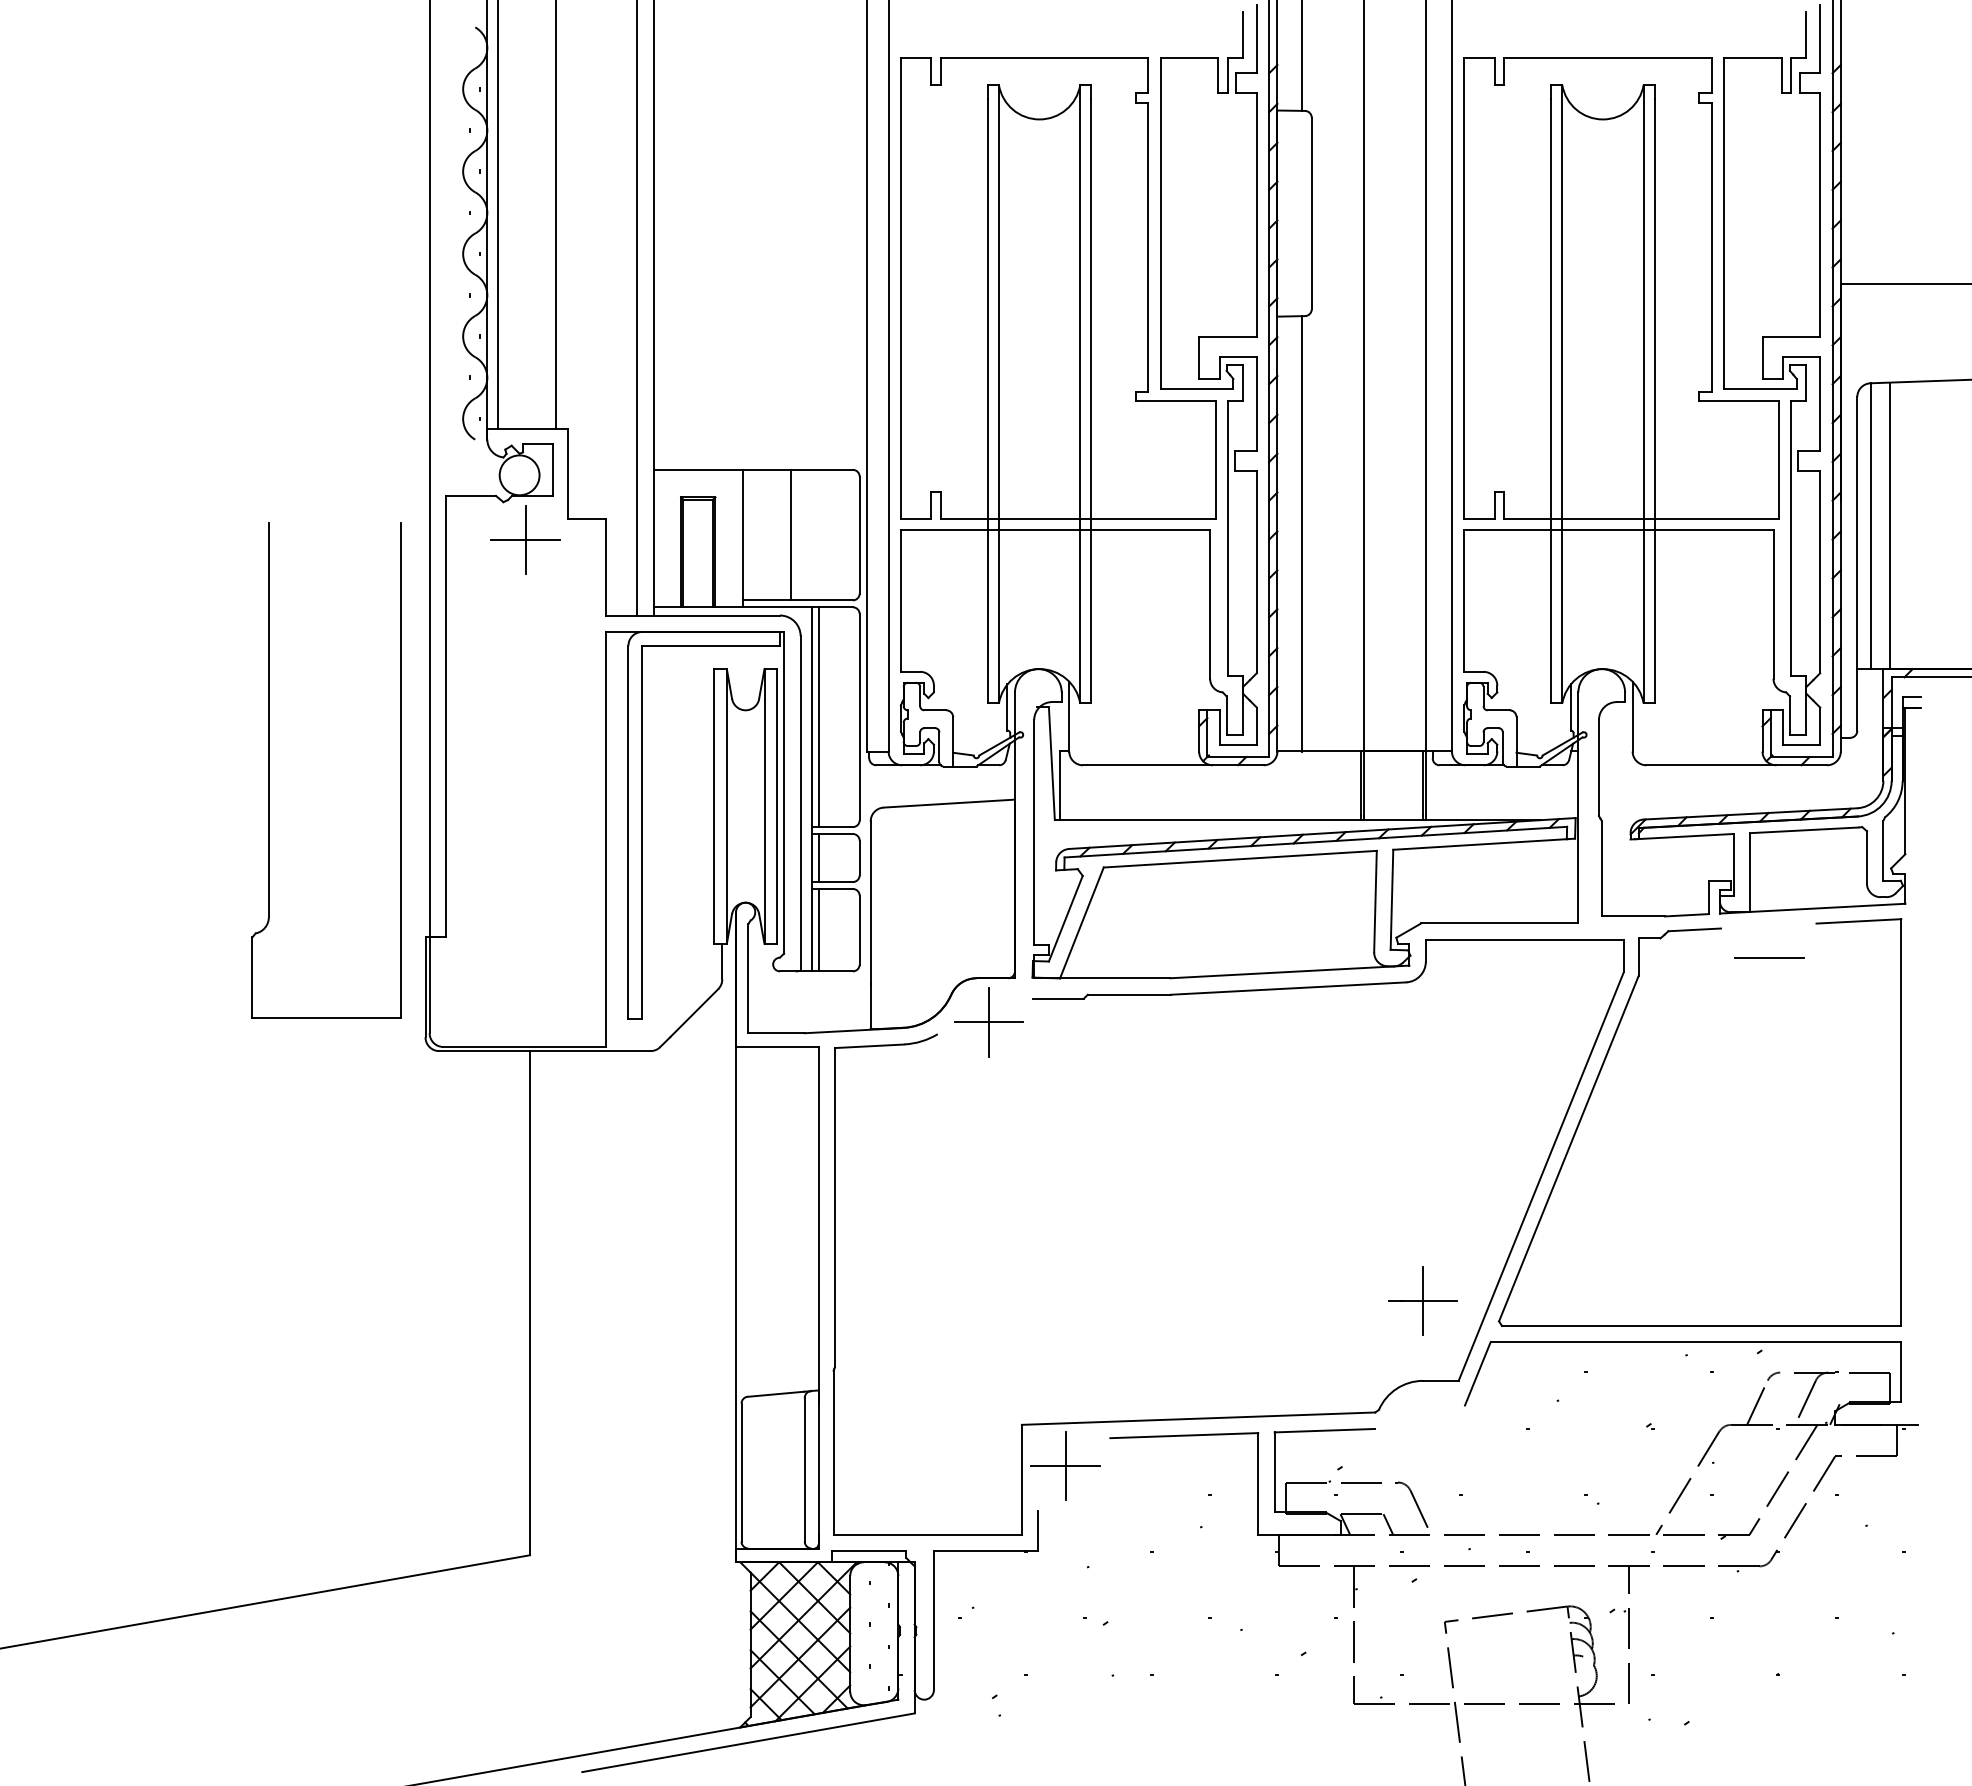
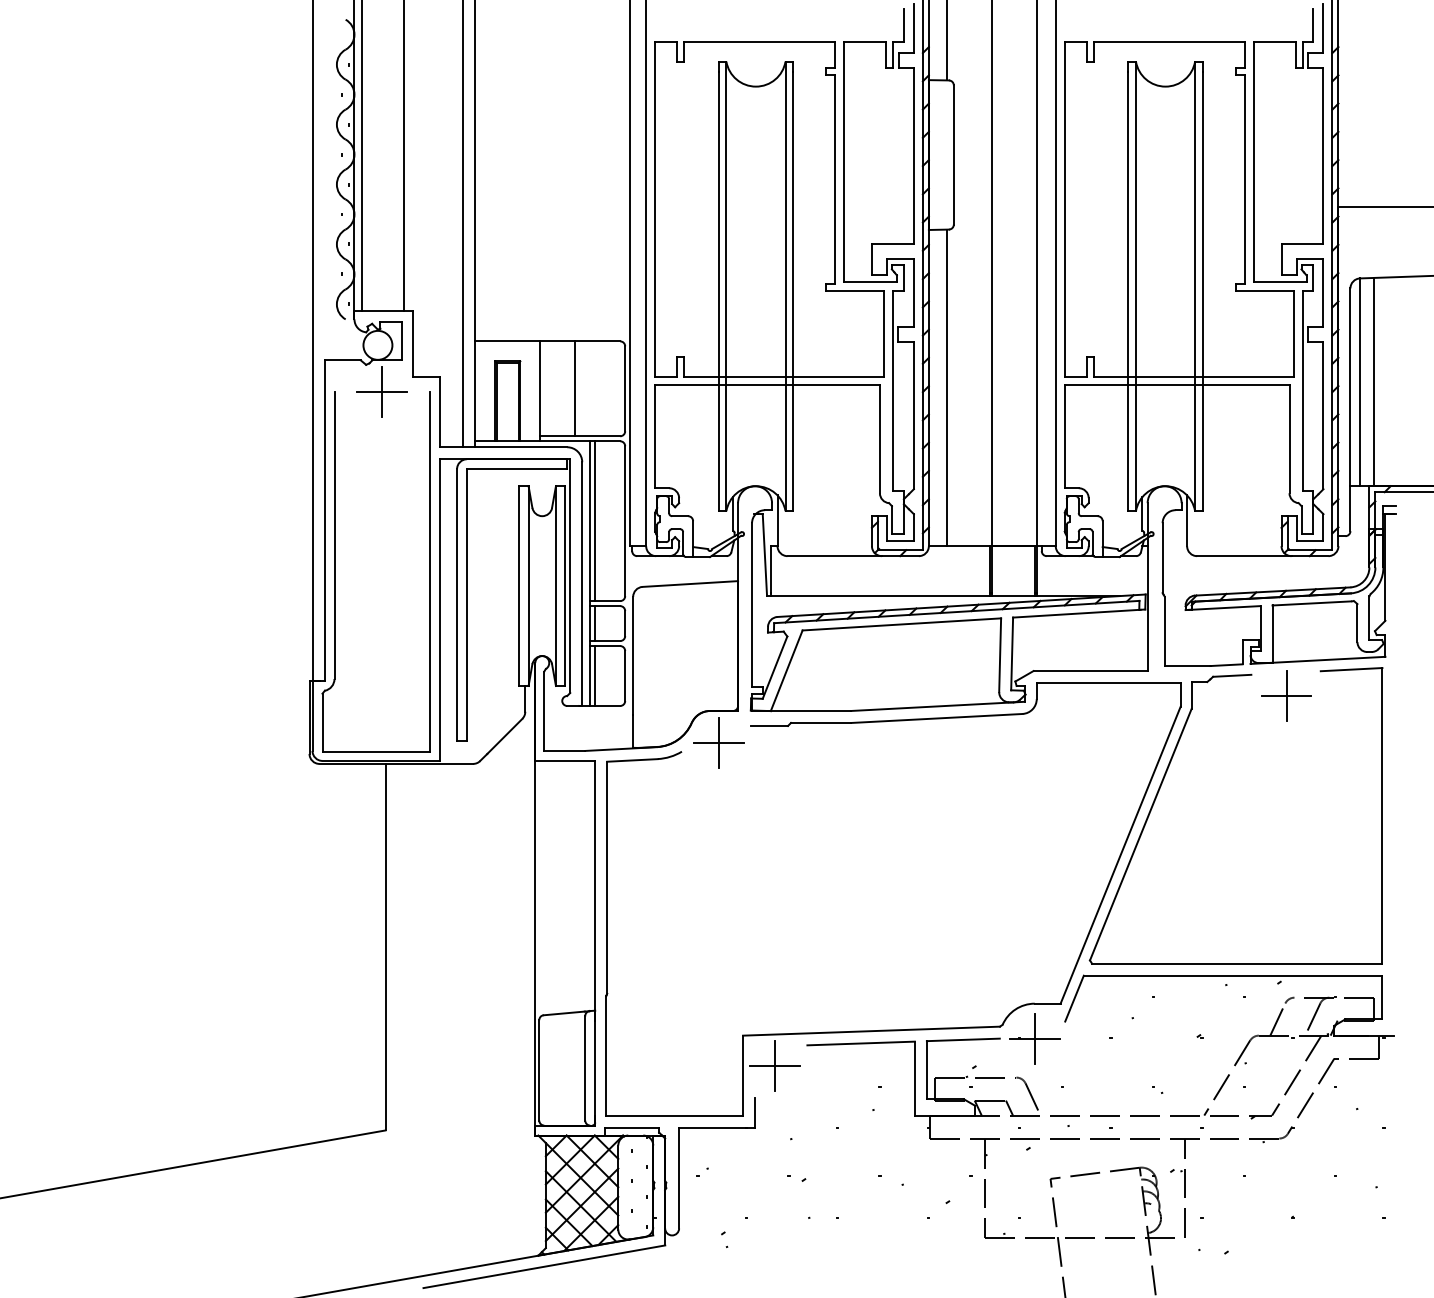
part: (269, 770) -> (334, 572), moved
line: (1769, 957) -> (1286, 695), added
part: (1422, 1300) -> (1034, 1038), moved

